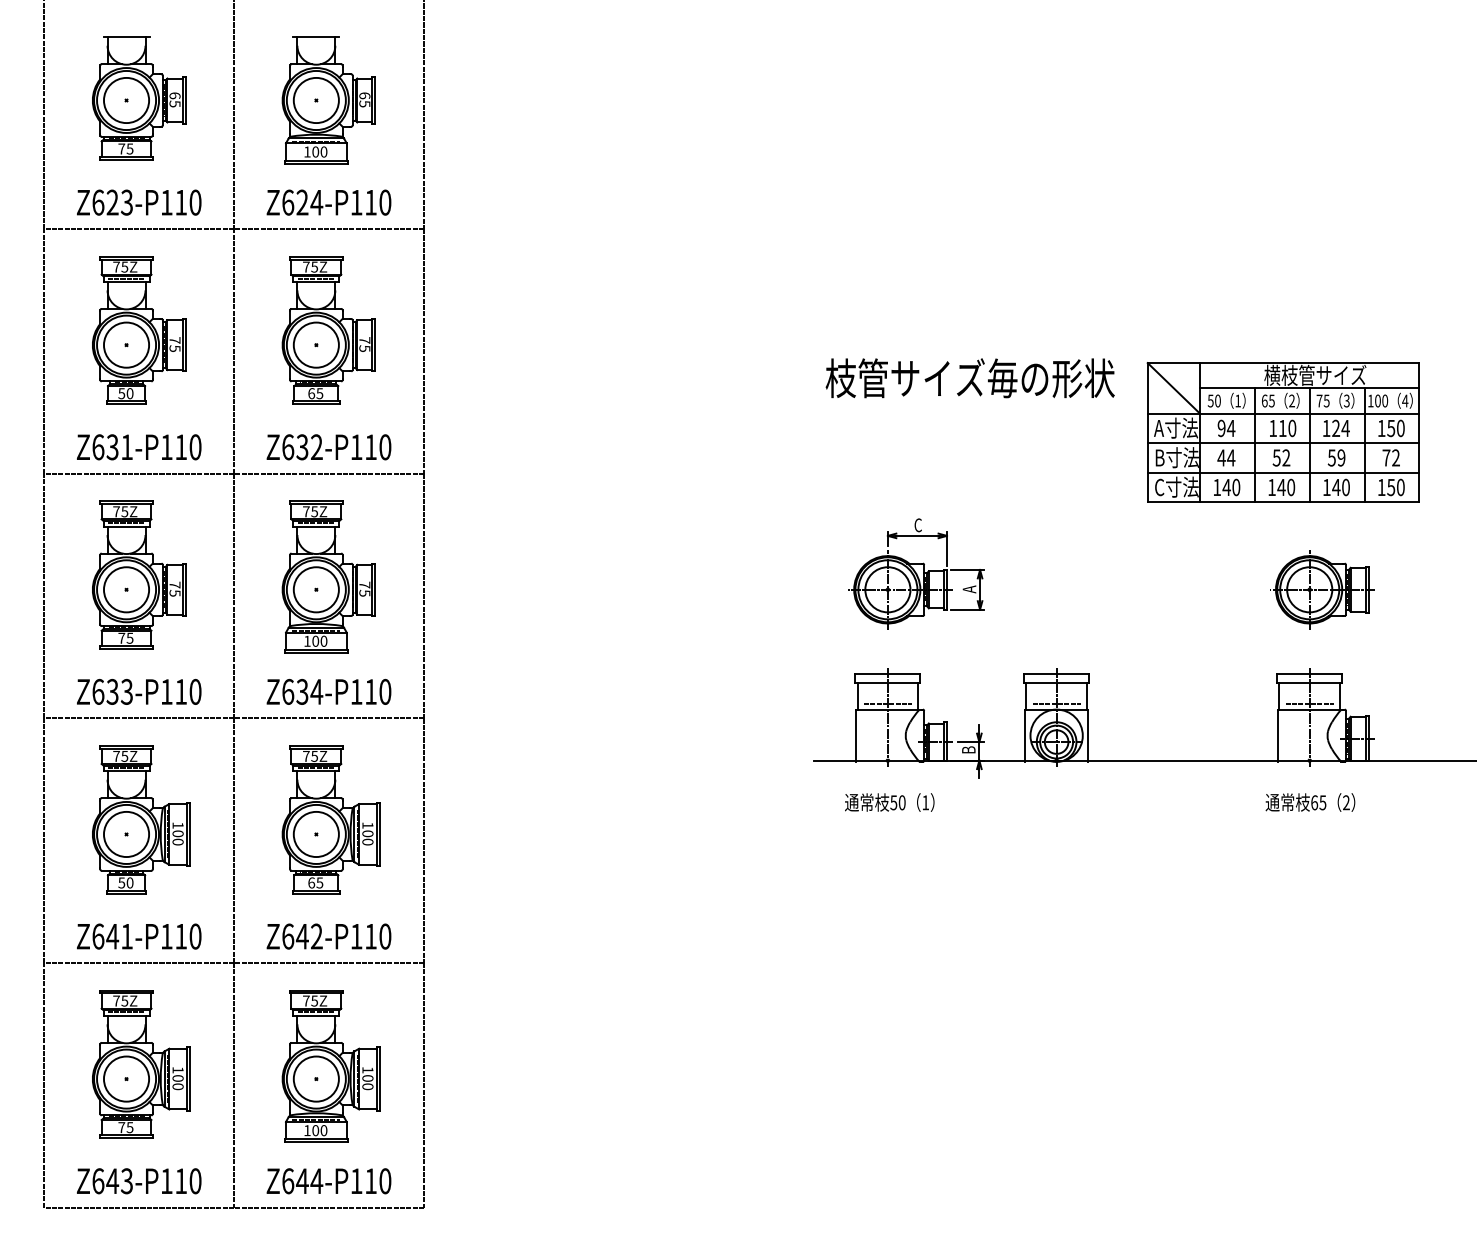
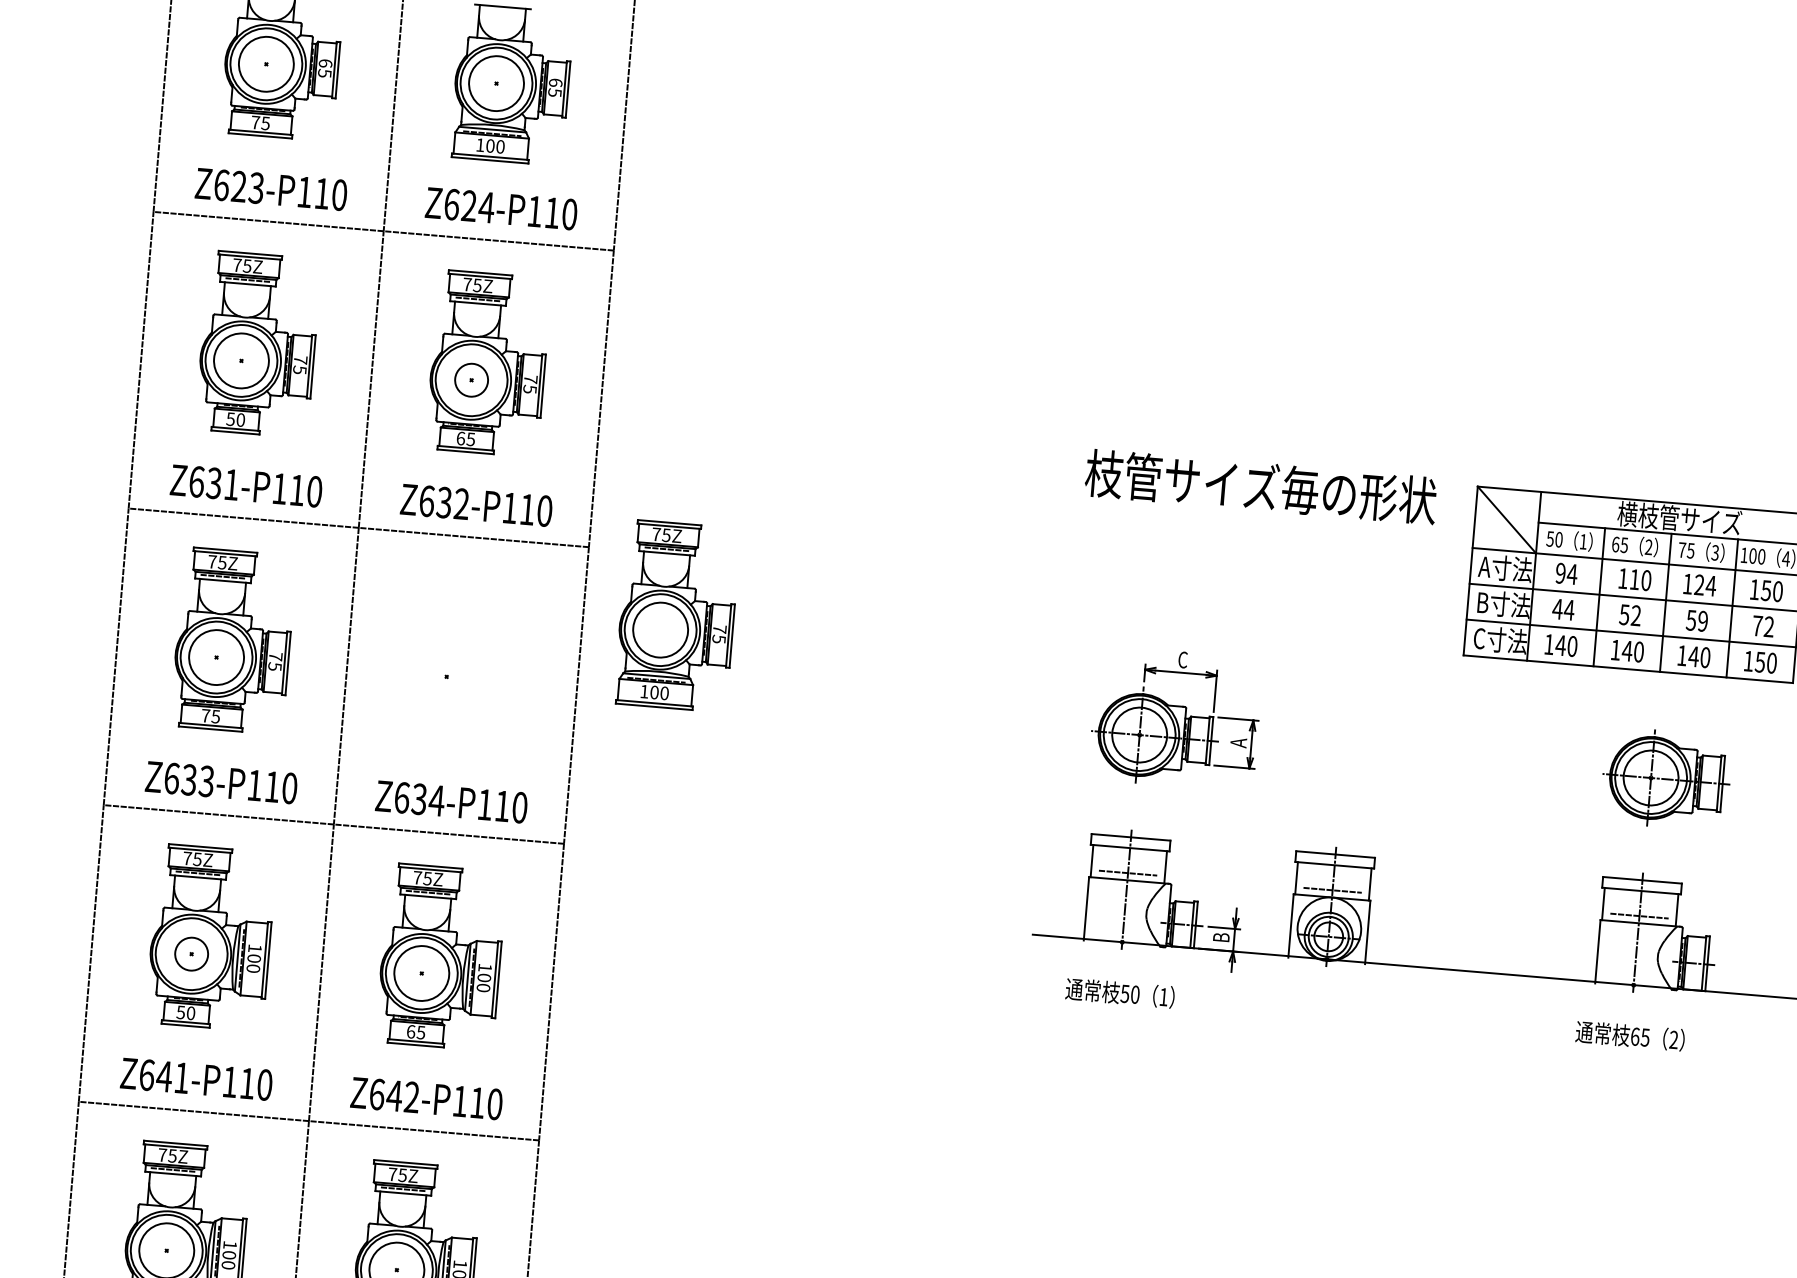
circle: (315, 344) -> (470, 379), size x0.6
part: (328, 576) -> (676, 615), moved
circle: (126, 834) -> (191, 954), size x0.6

